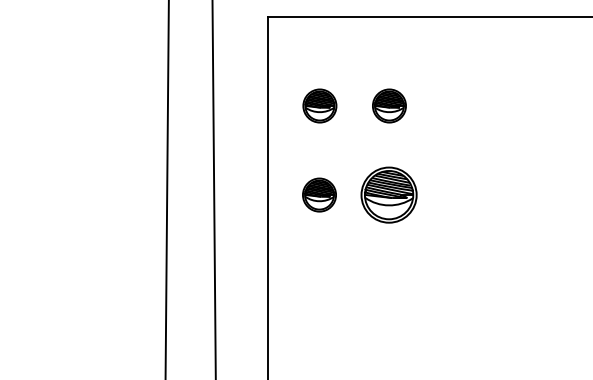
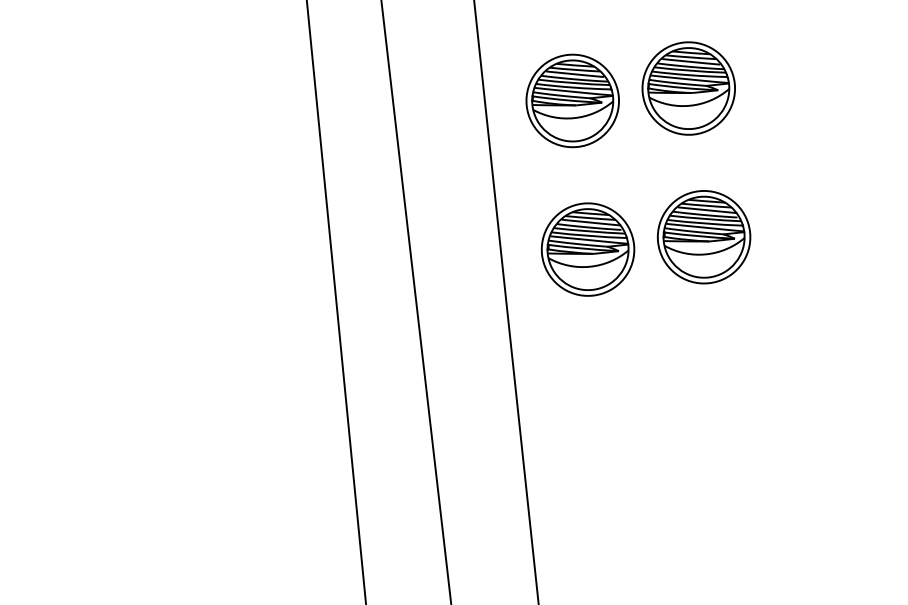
part: (319, 105) -> (572, 100), size x1.67
part: (389, 105) -> (688, 87), size x1.67
part: (319, 194) -> (587, 248), size x1.67

